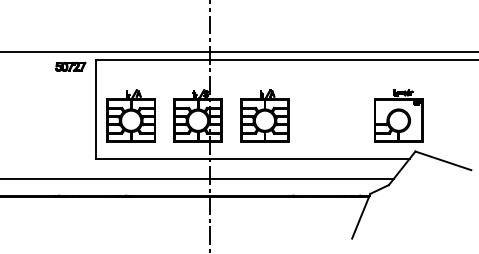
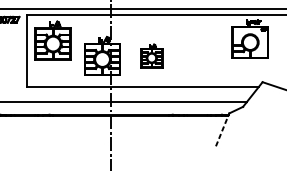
part: (130, 115) -> (52, 40), moved
part: (264, 115) -> (151, 55), size x0.6
part: (398, 115) -> (250, 38), moved
line: (360, 217) -> (222, 130), solid -> dashed

